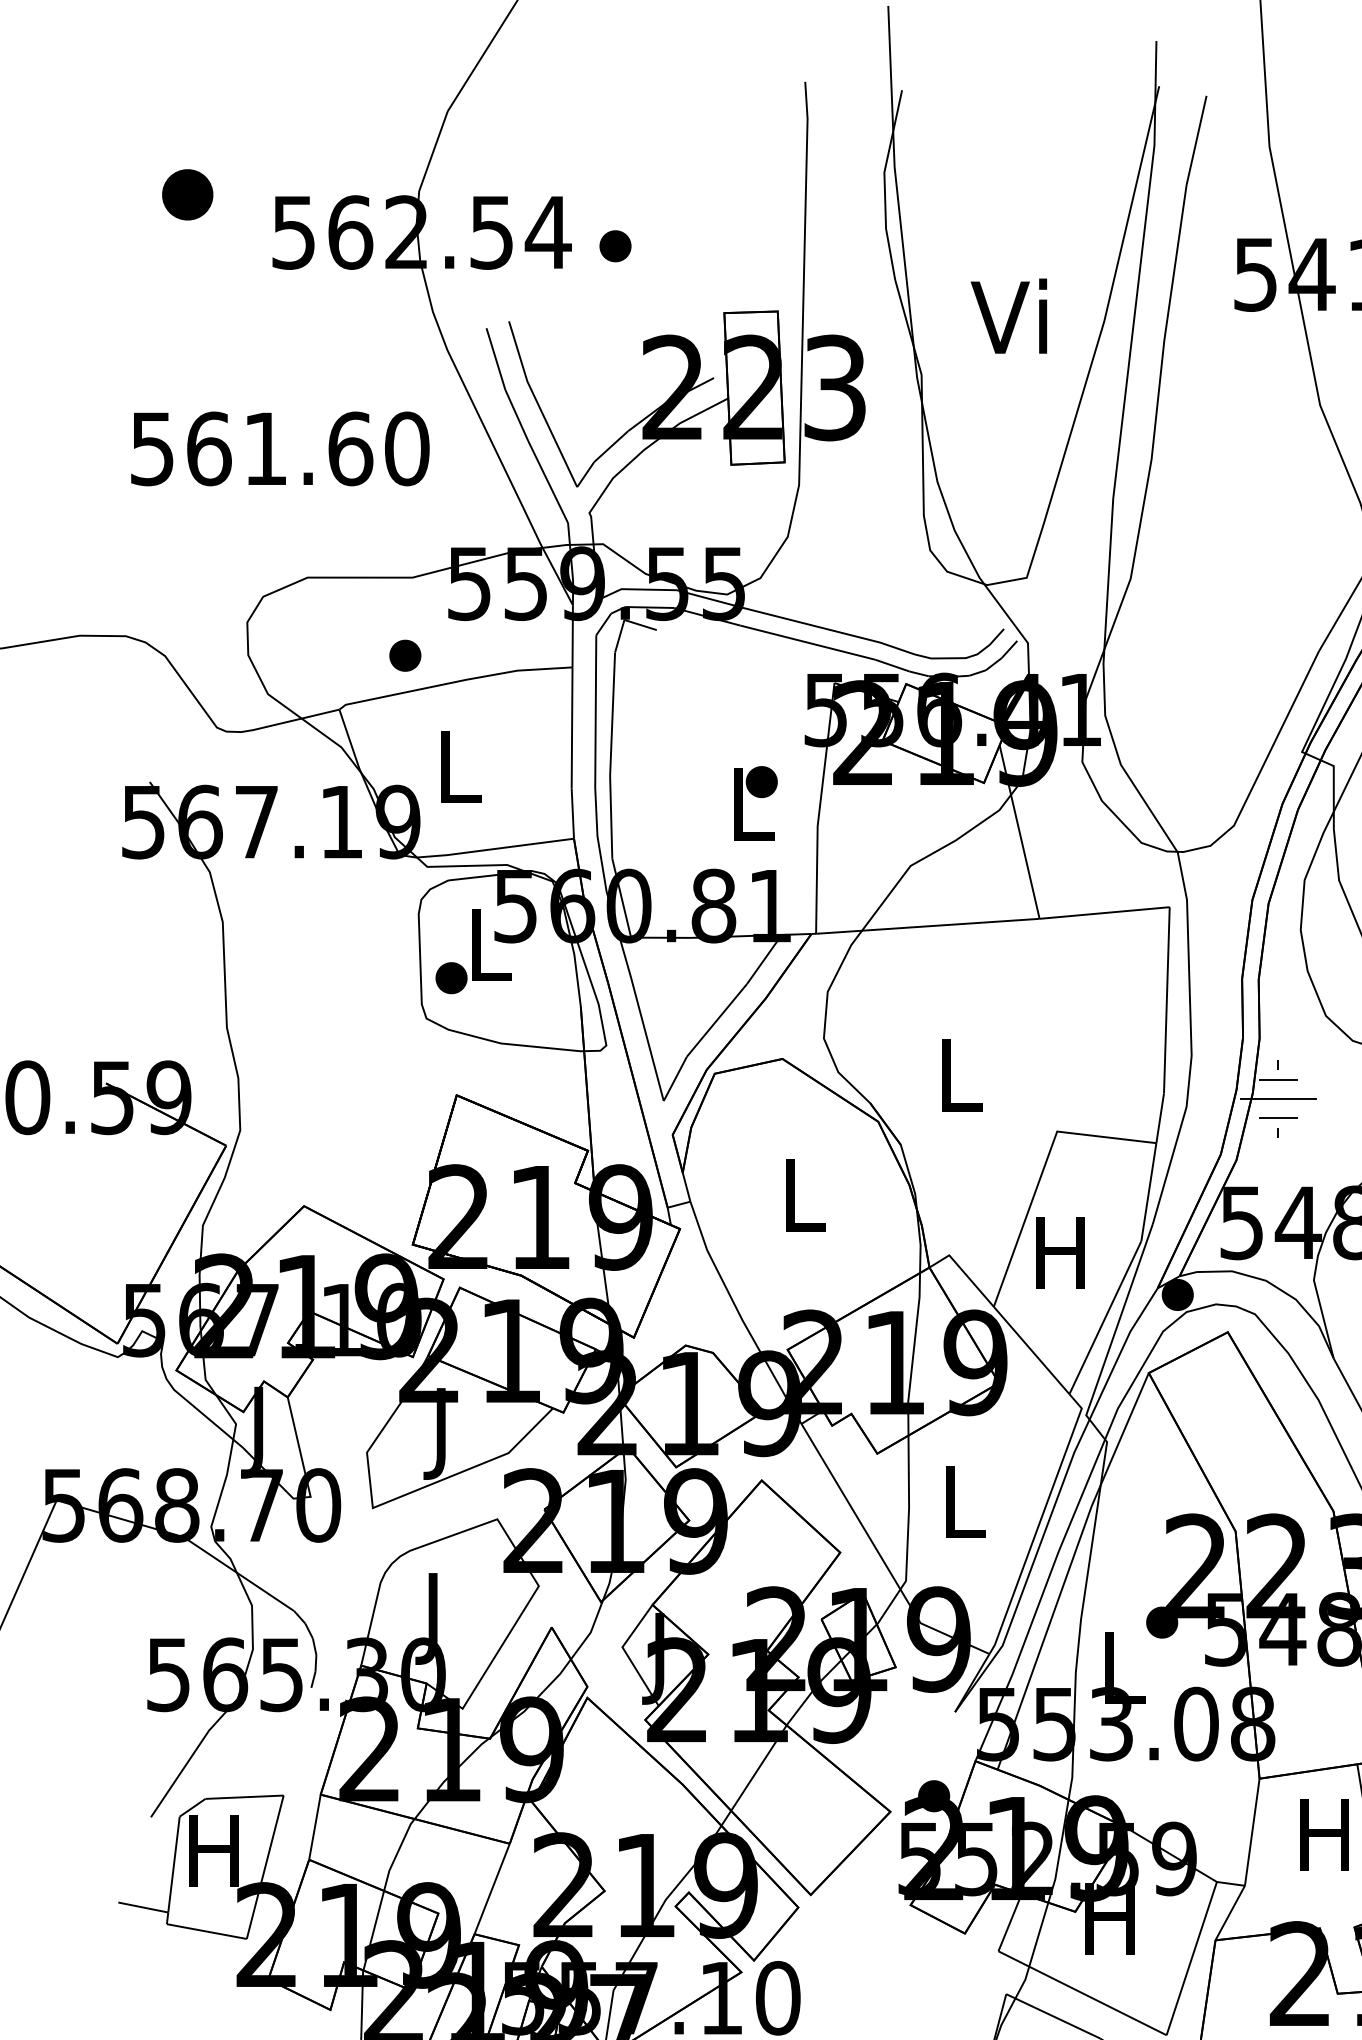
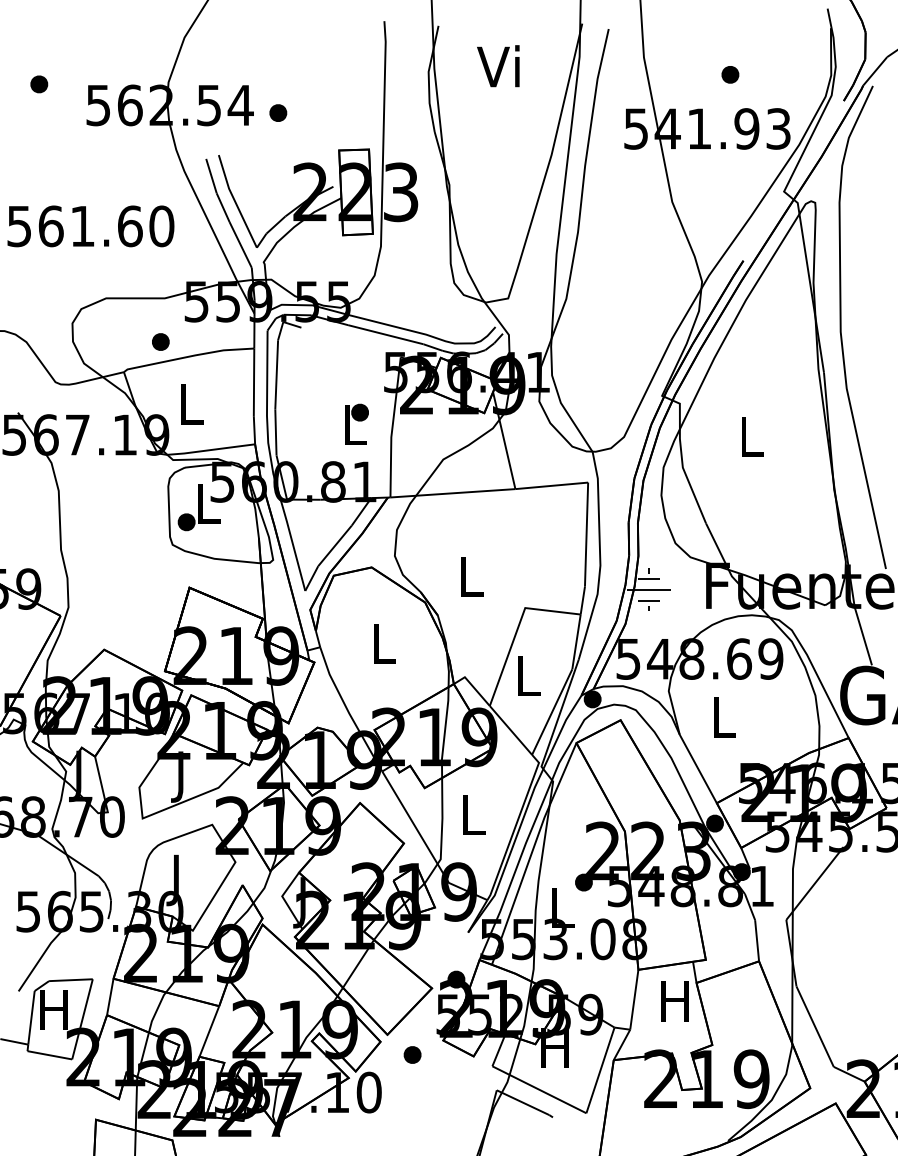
part: (188, 195) -> (39, 84), size x0.62
text: (1009, 316) -> (498, 66), moved
text: (1059, 1252) -> (526, 675), H -> L
part: (855, 1930) -> (412, 1054), added

